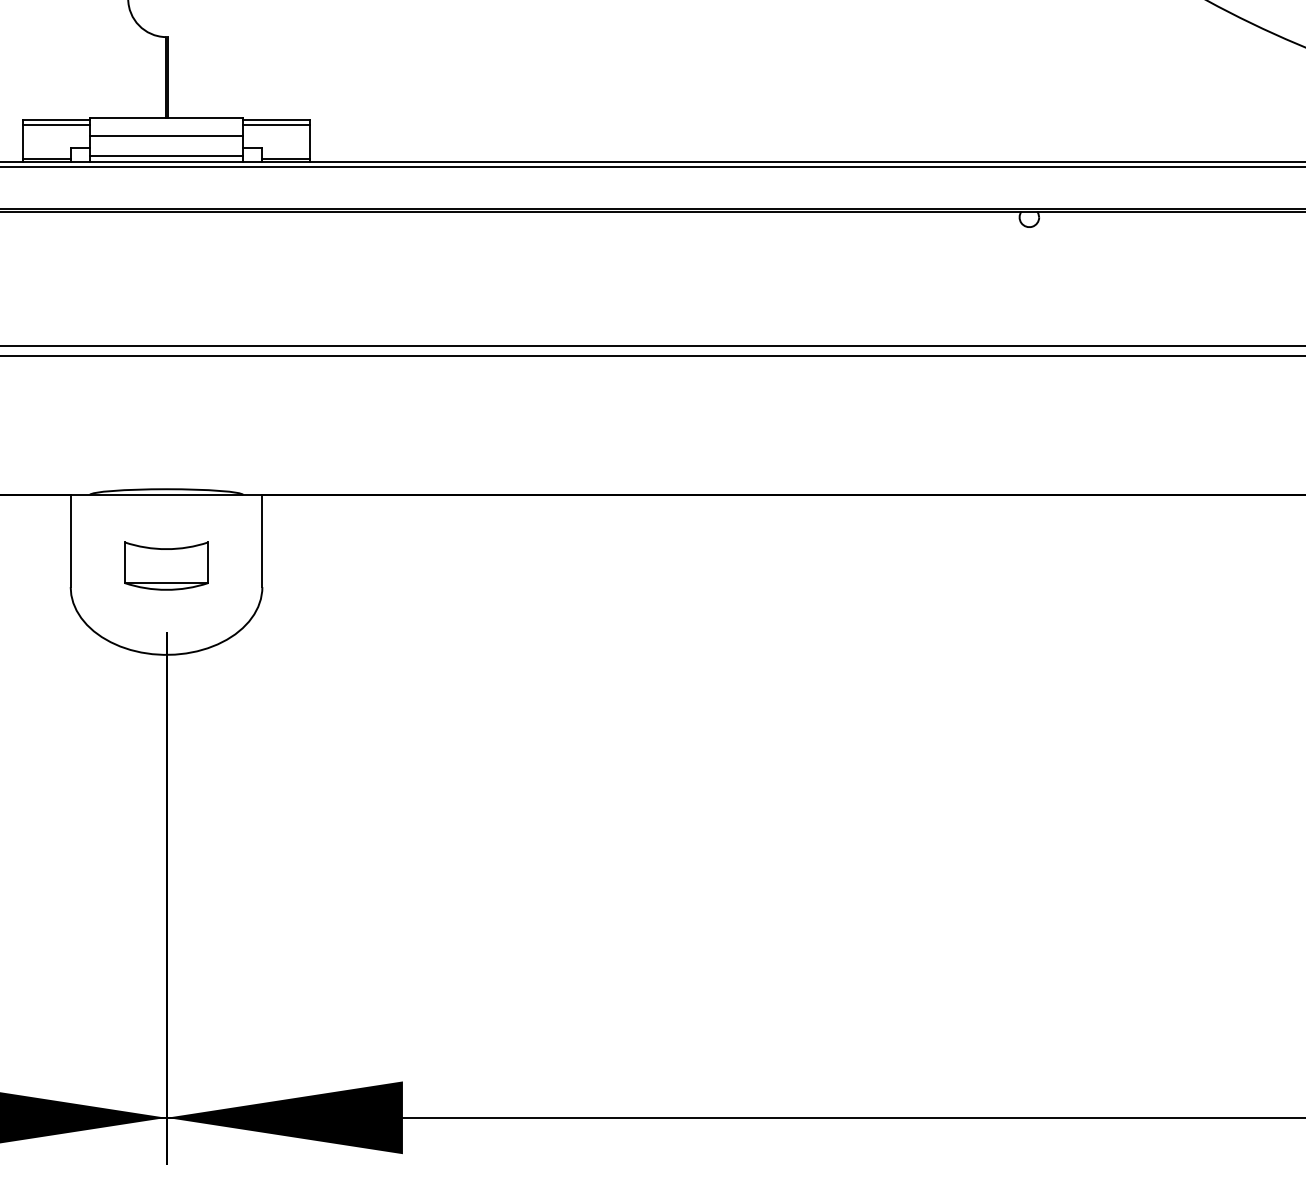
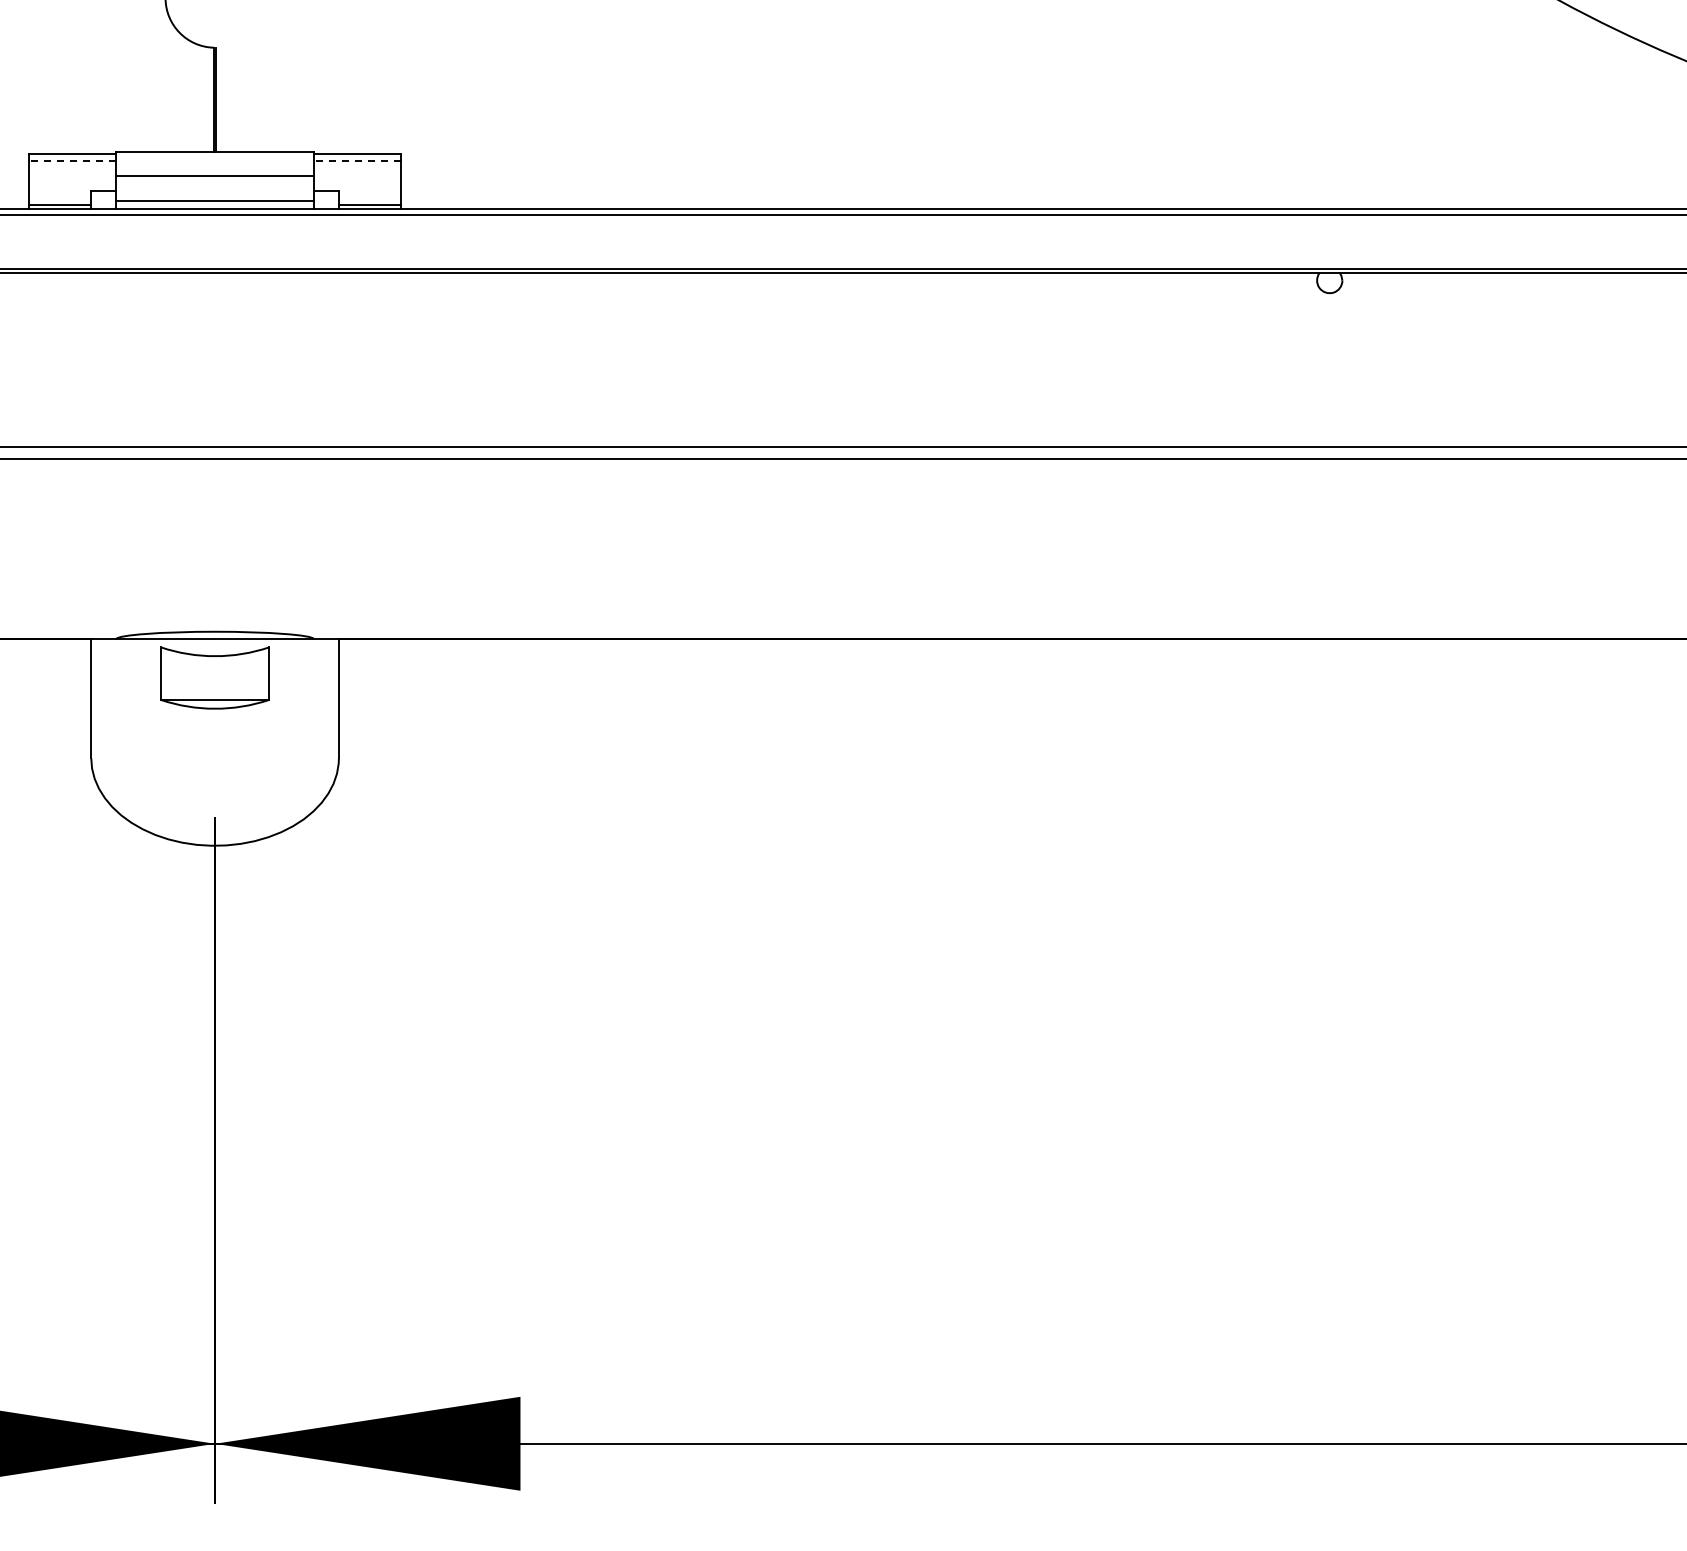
line: (56, 124) -> (72, 160), solid -> dashed
line: (276, 124) -> (357, 160), solid -> dashed
part: (166, 565) -> (214, 677), moved

